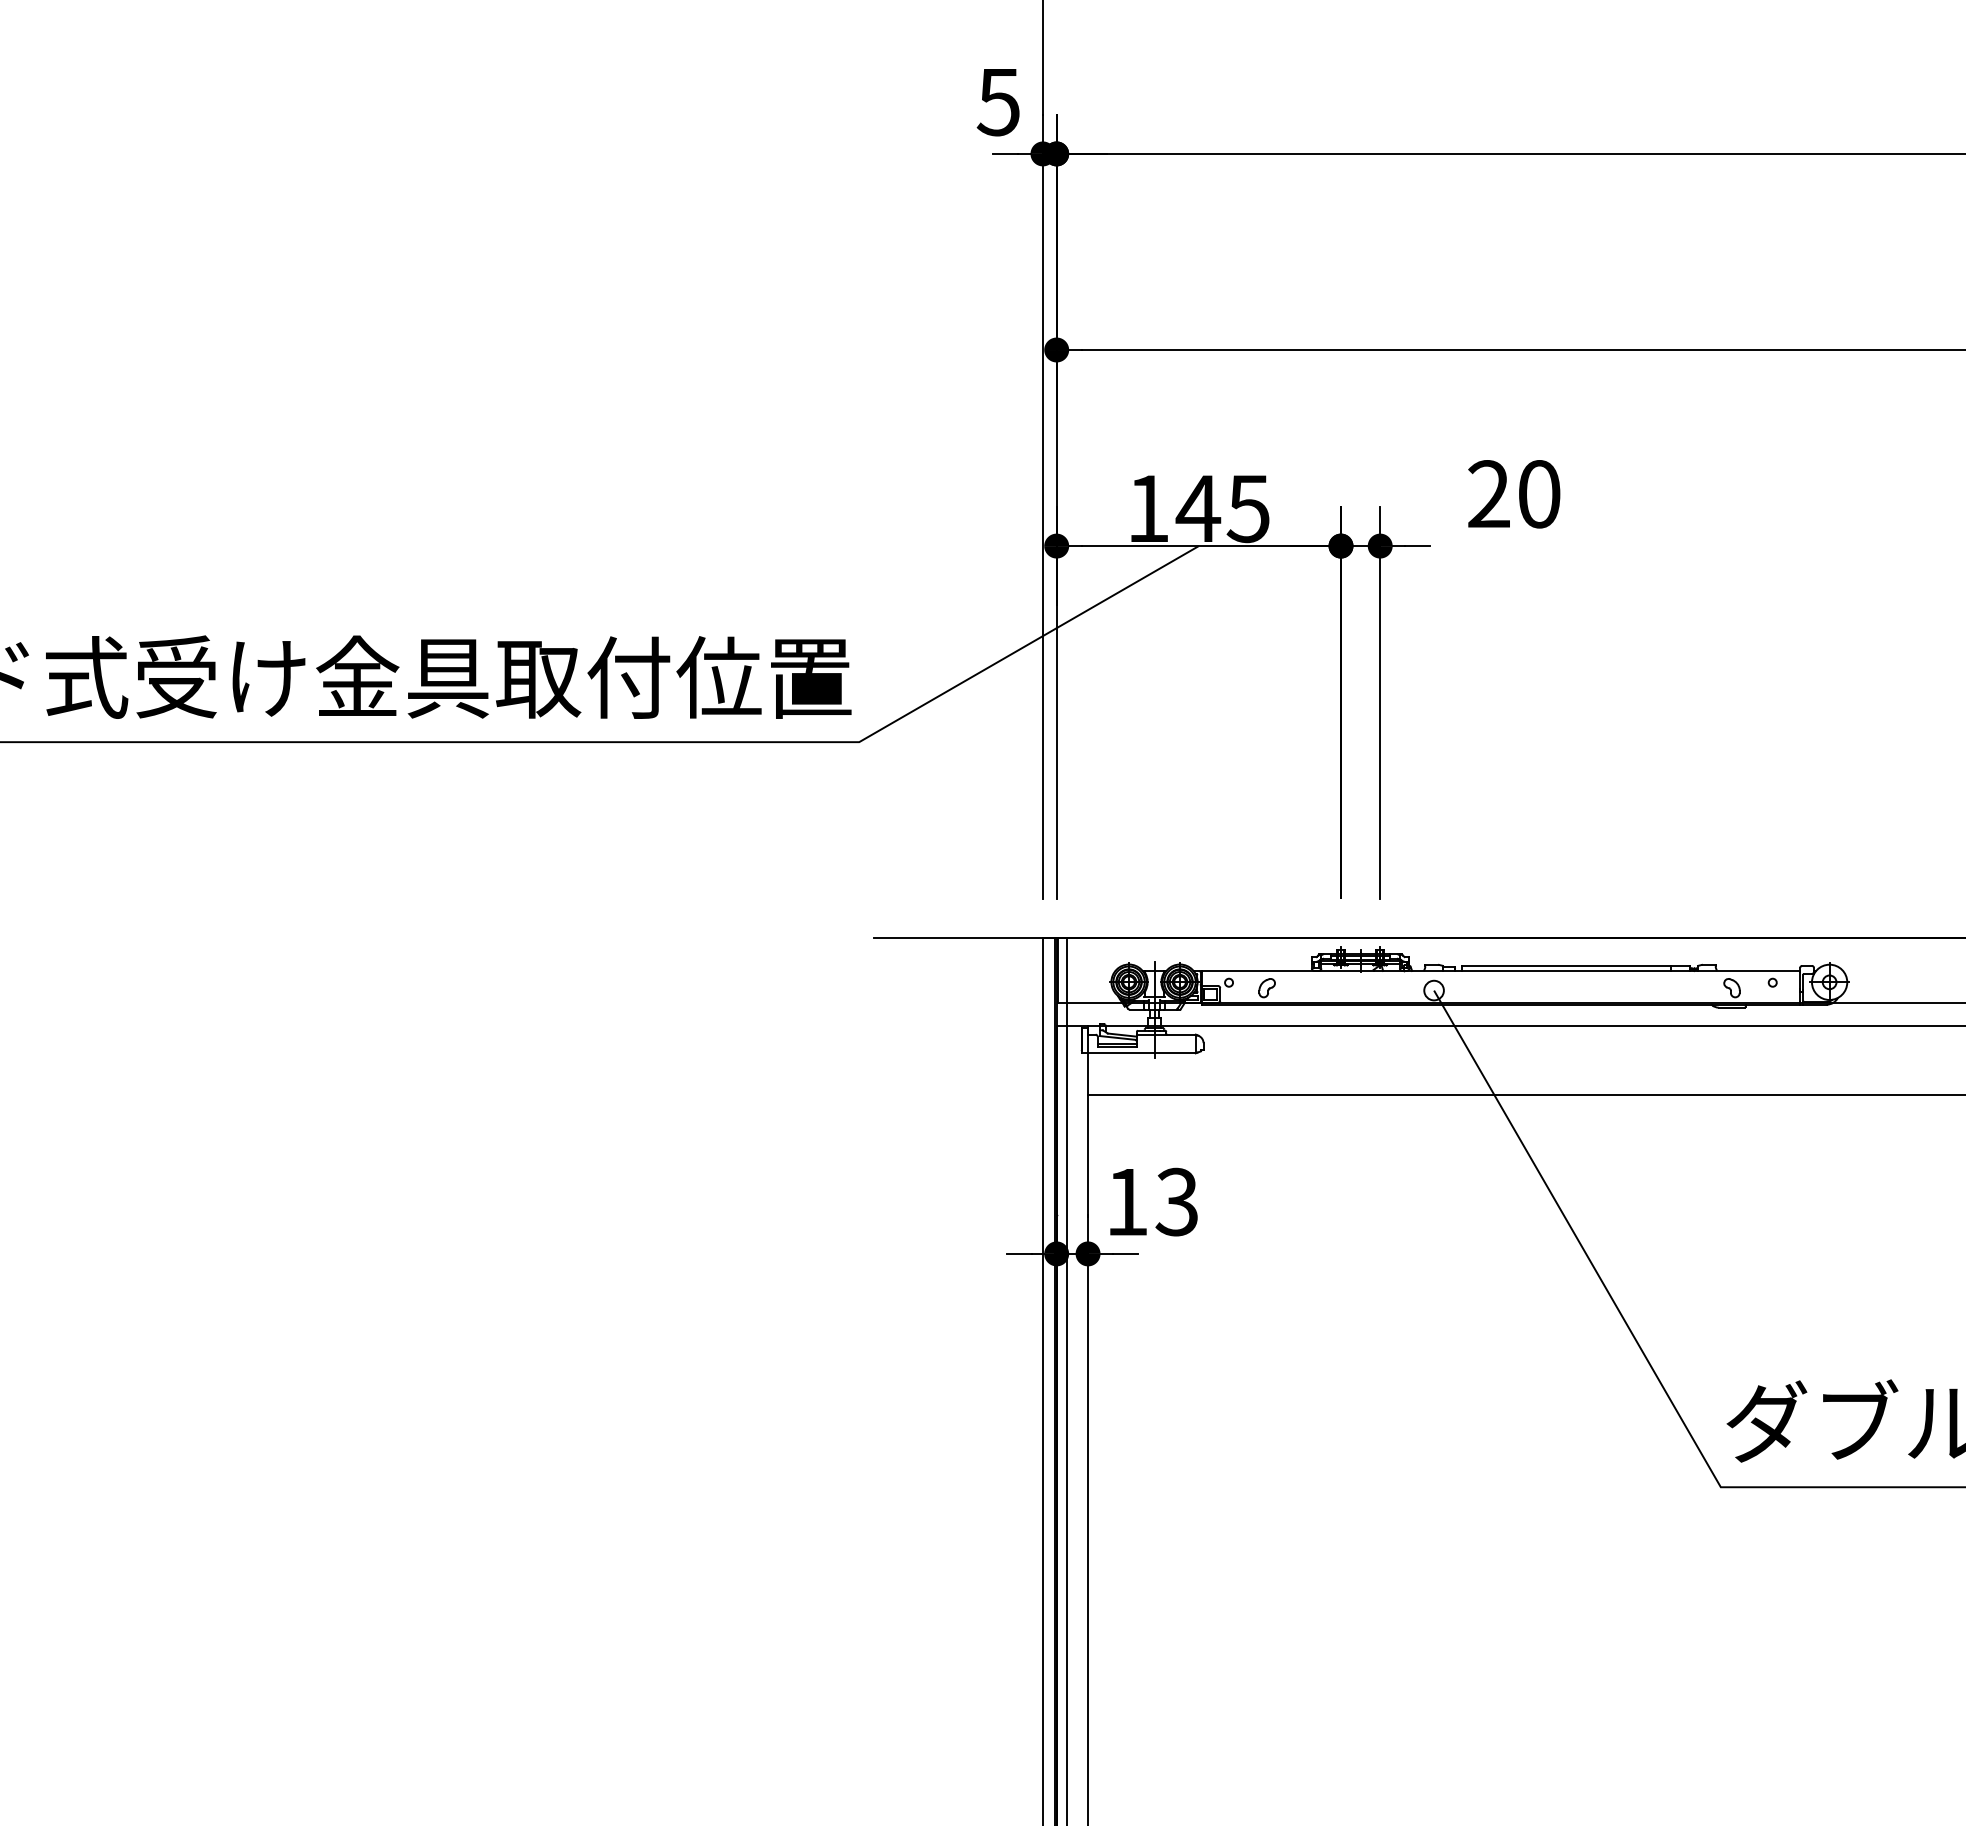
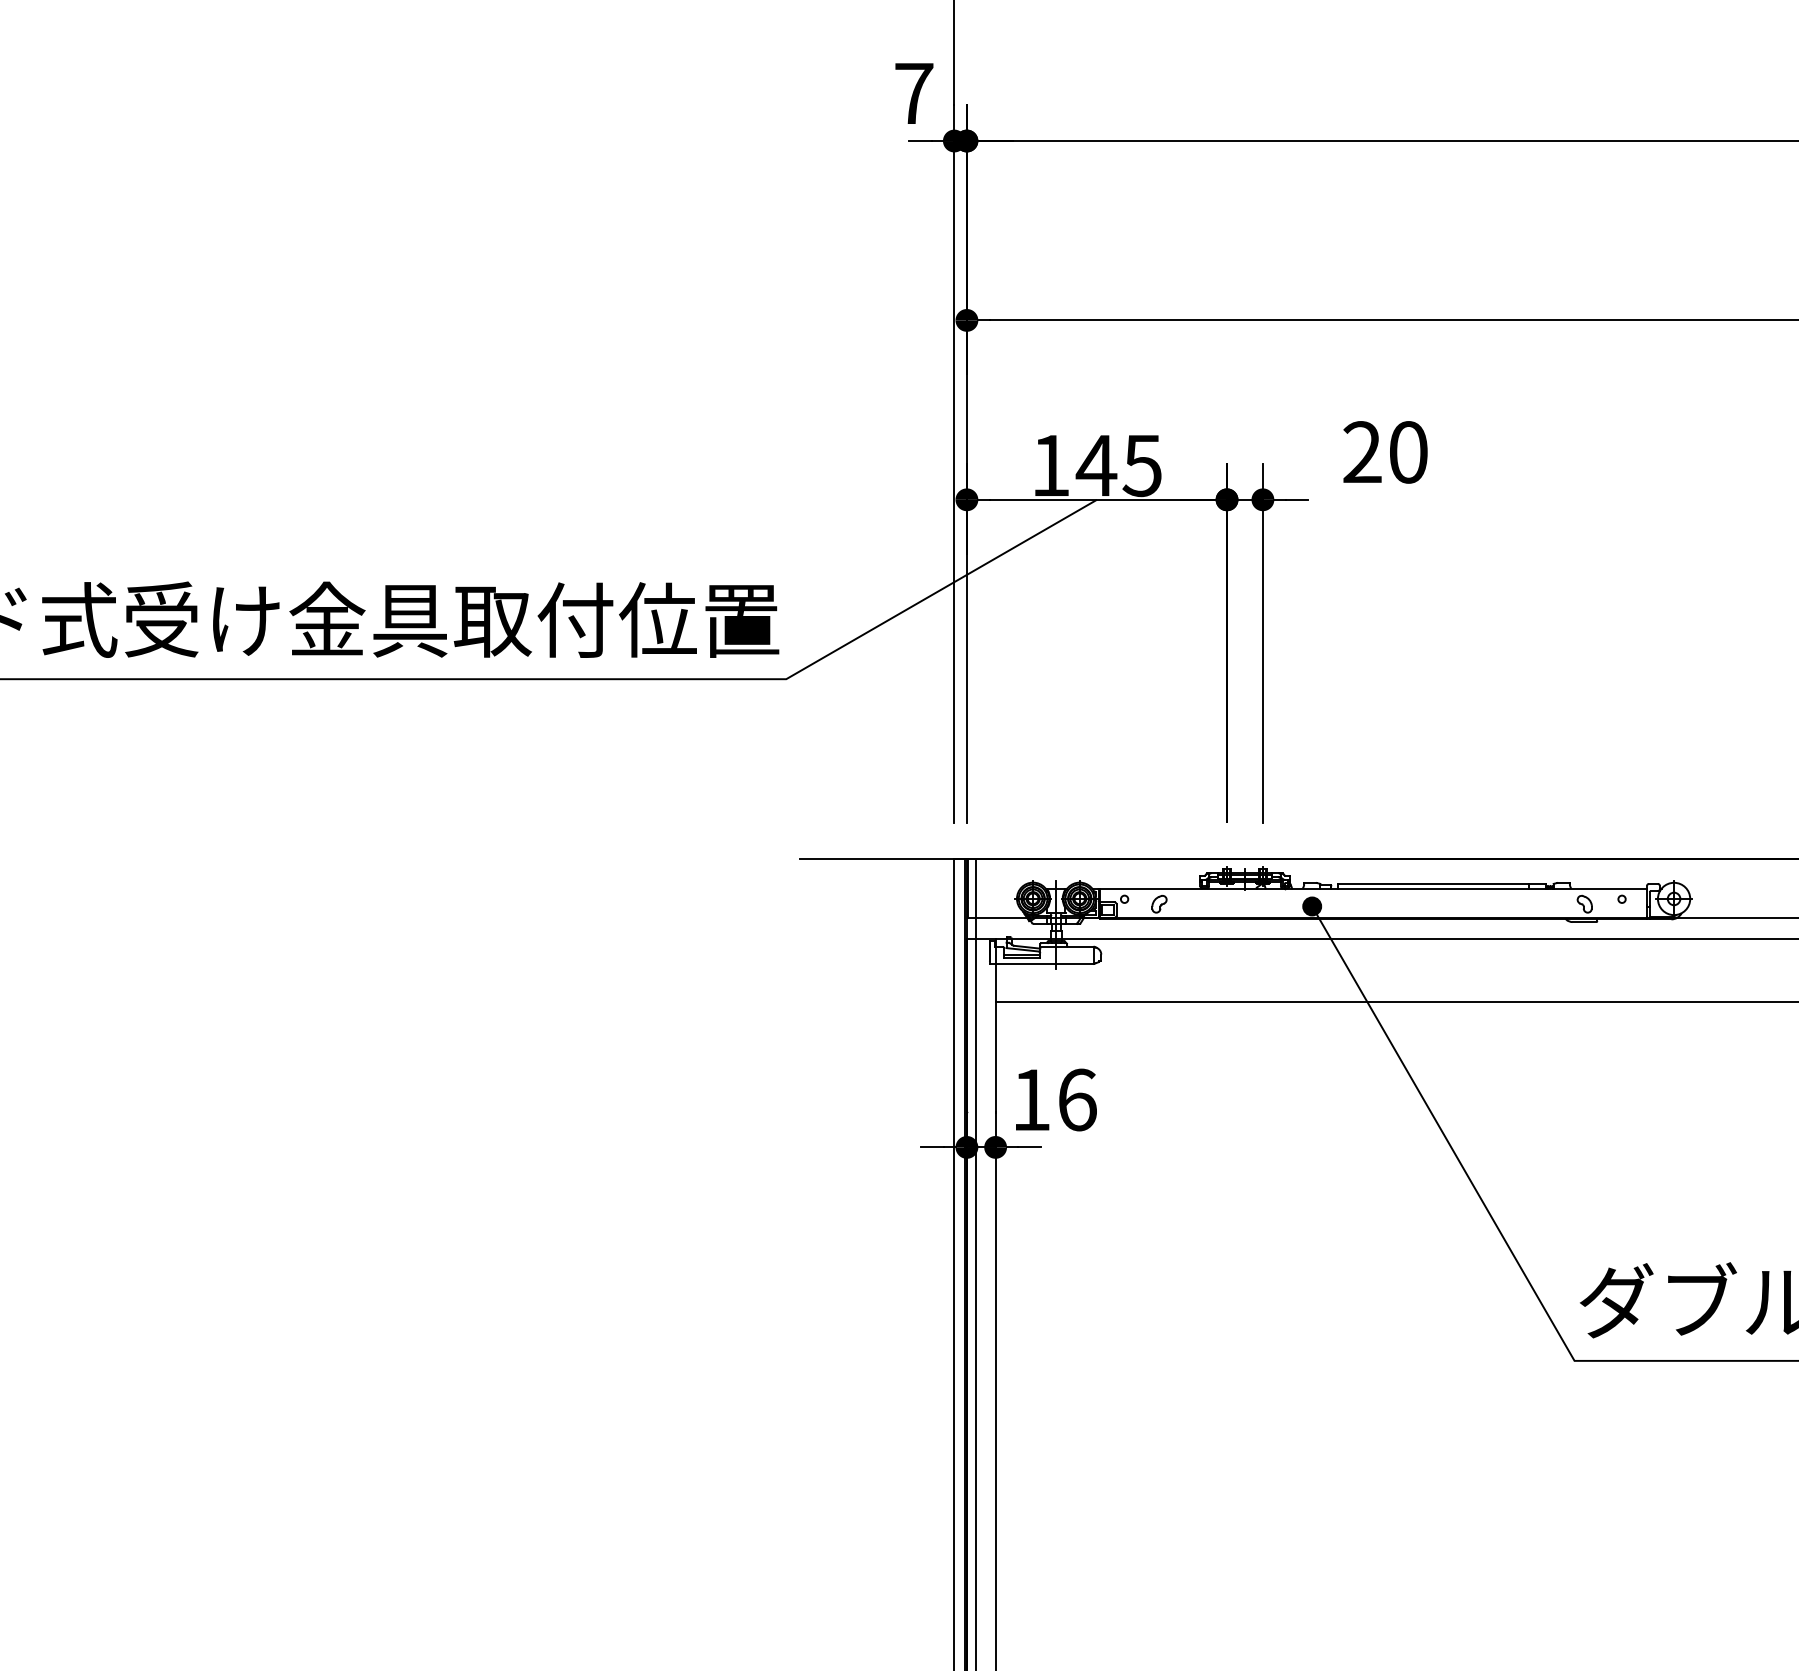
text: (998, 102) -> (913, 93), 5 -> 7
fill: (1433, 990) -> (1311, 906), added
text: (1176, 1201) -> (1076, 1099), 13 -> 16

